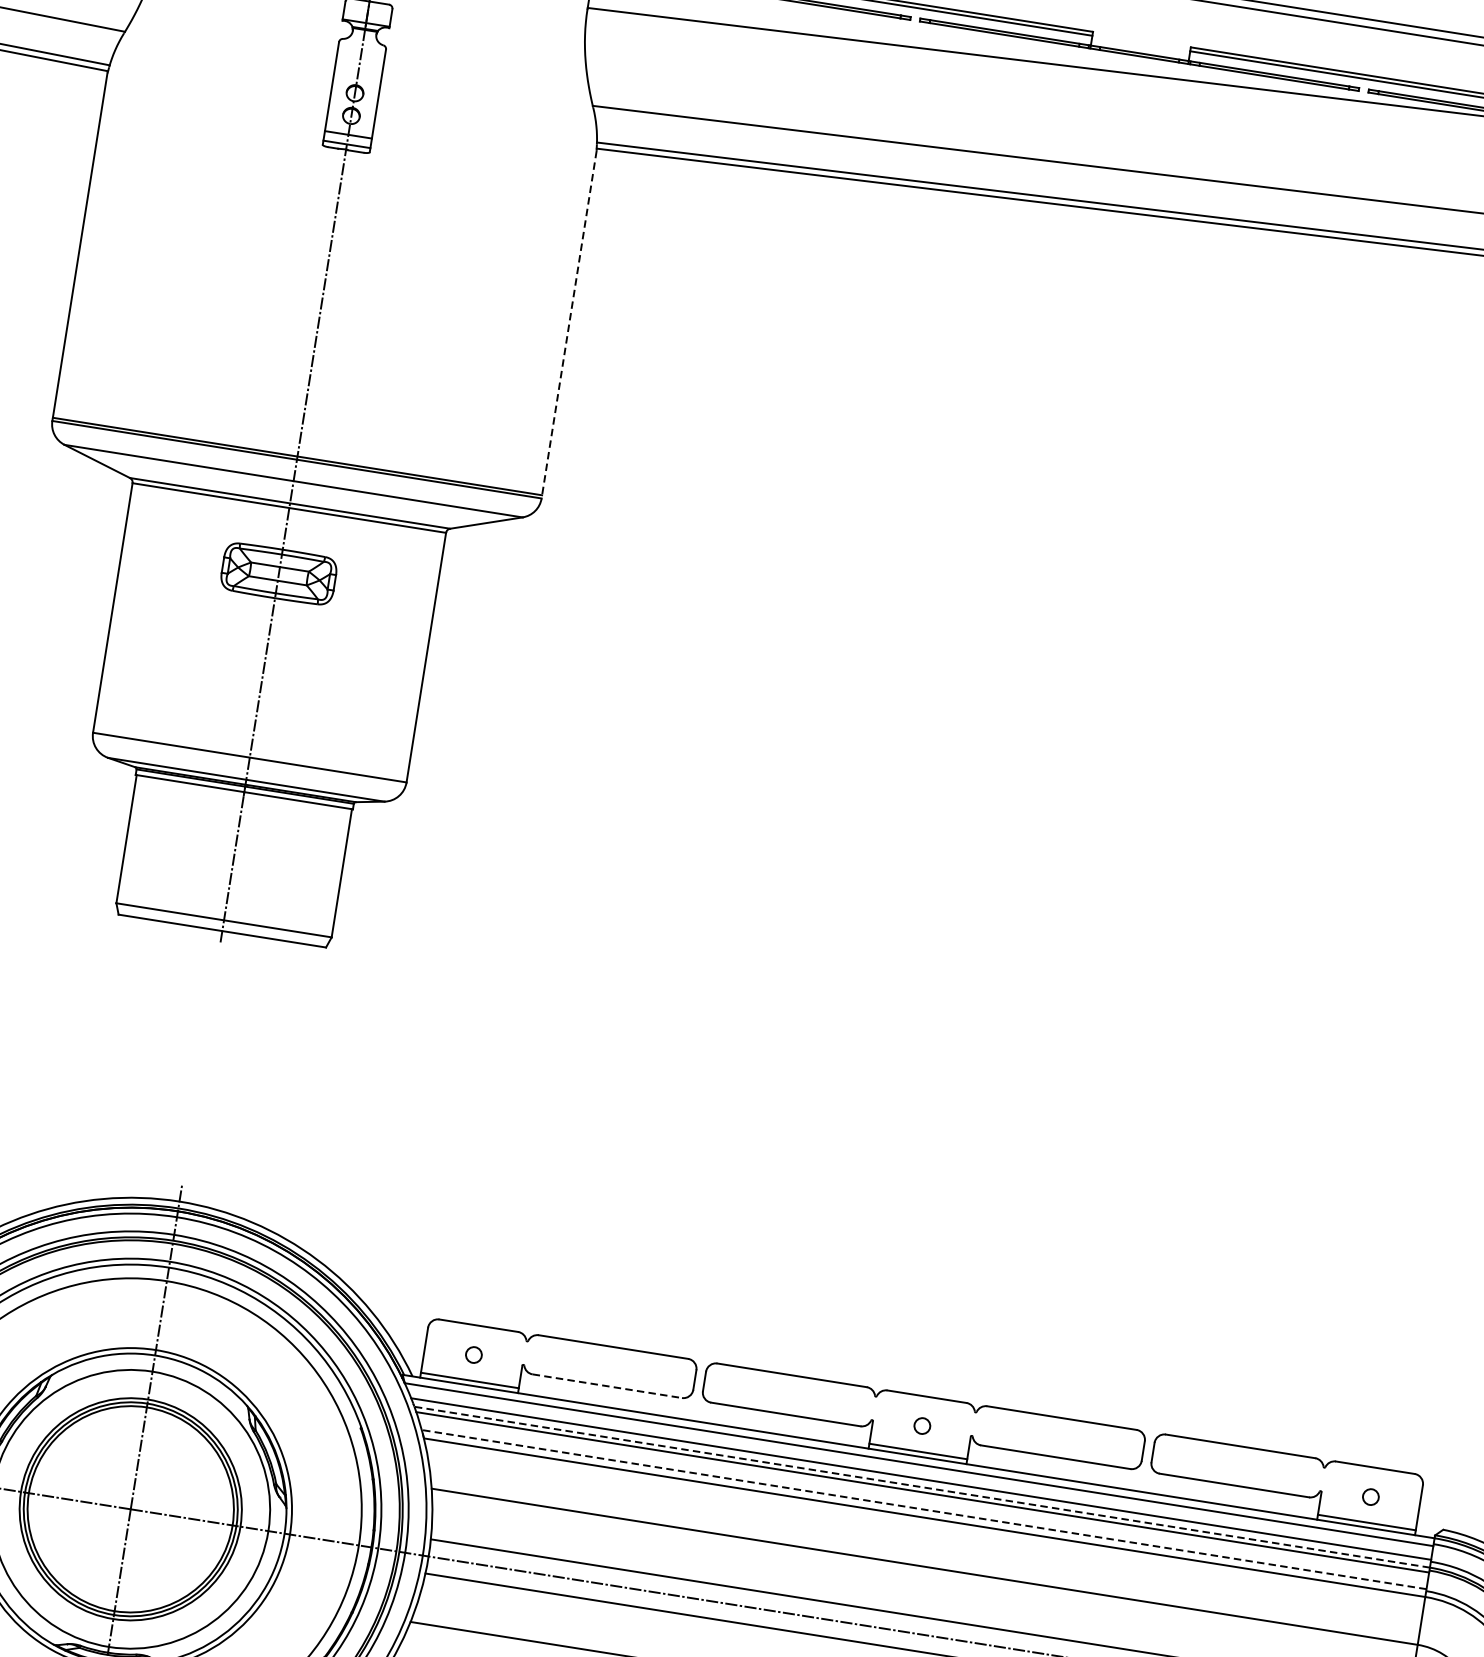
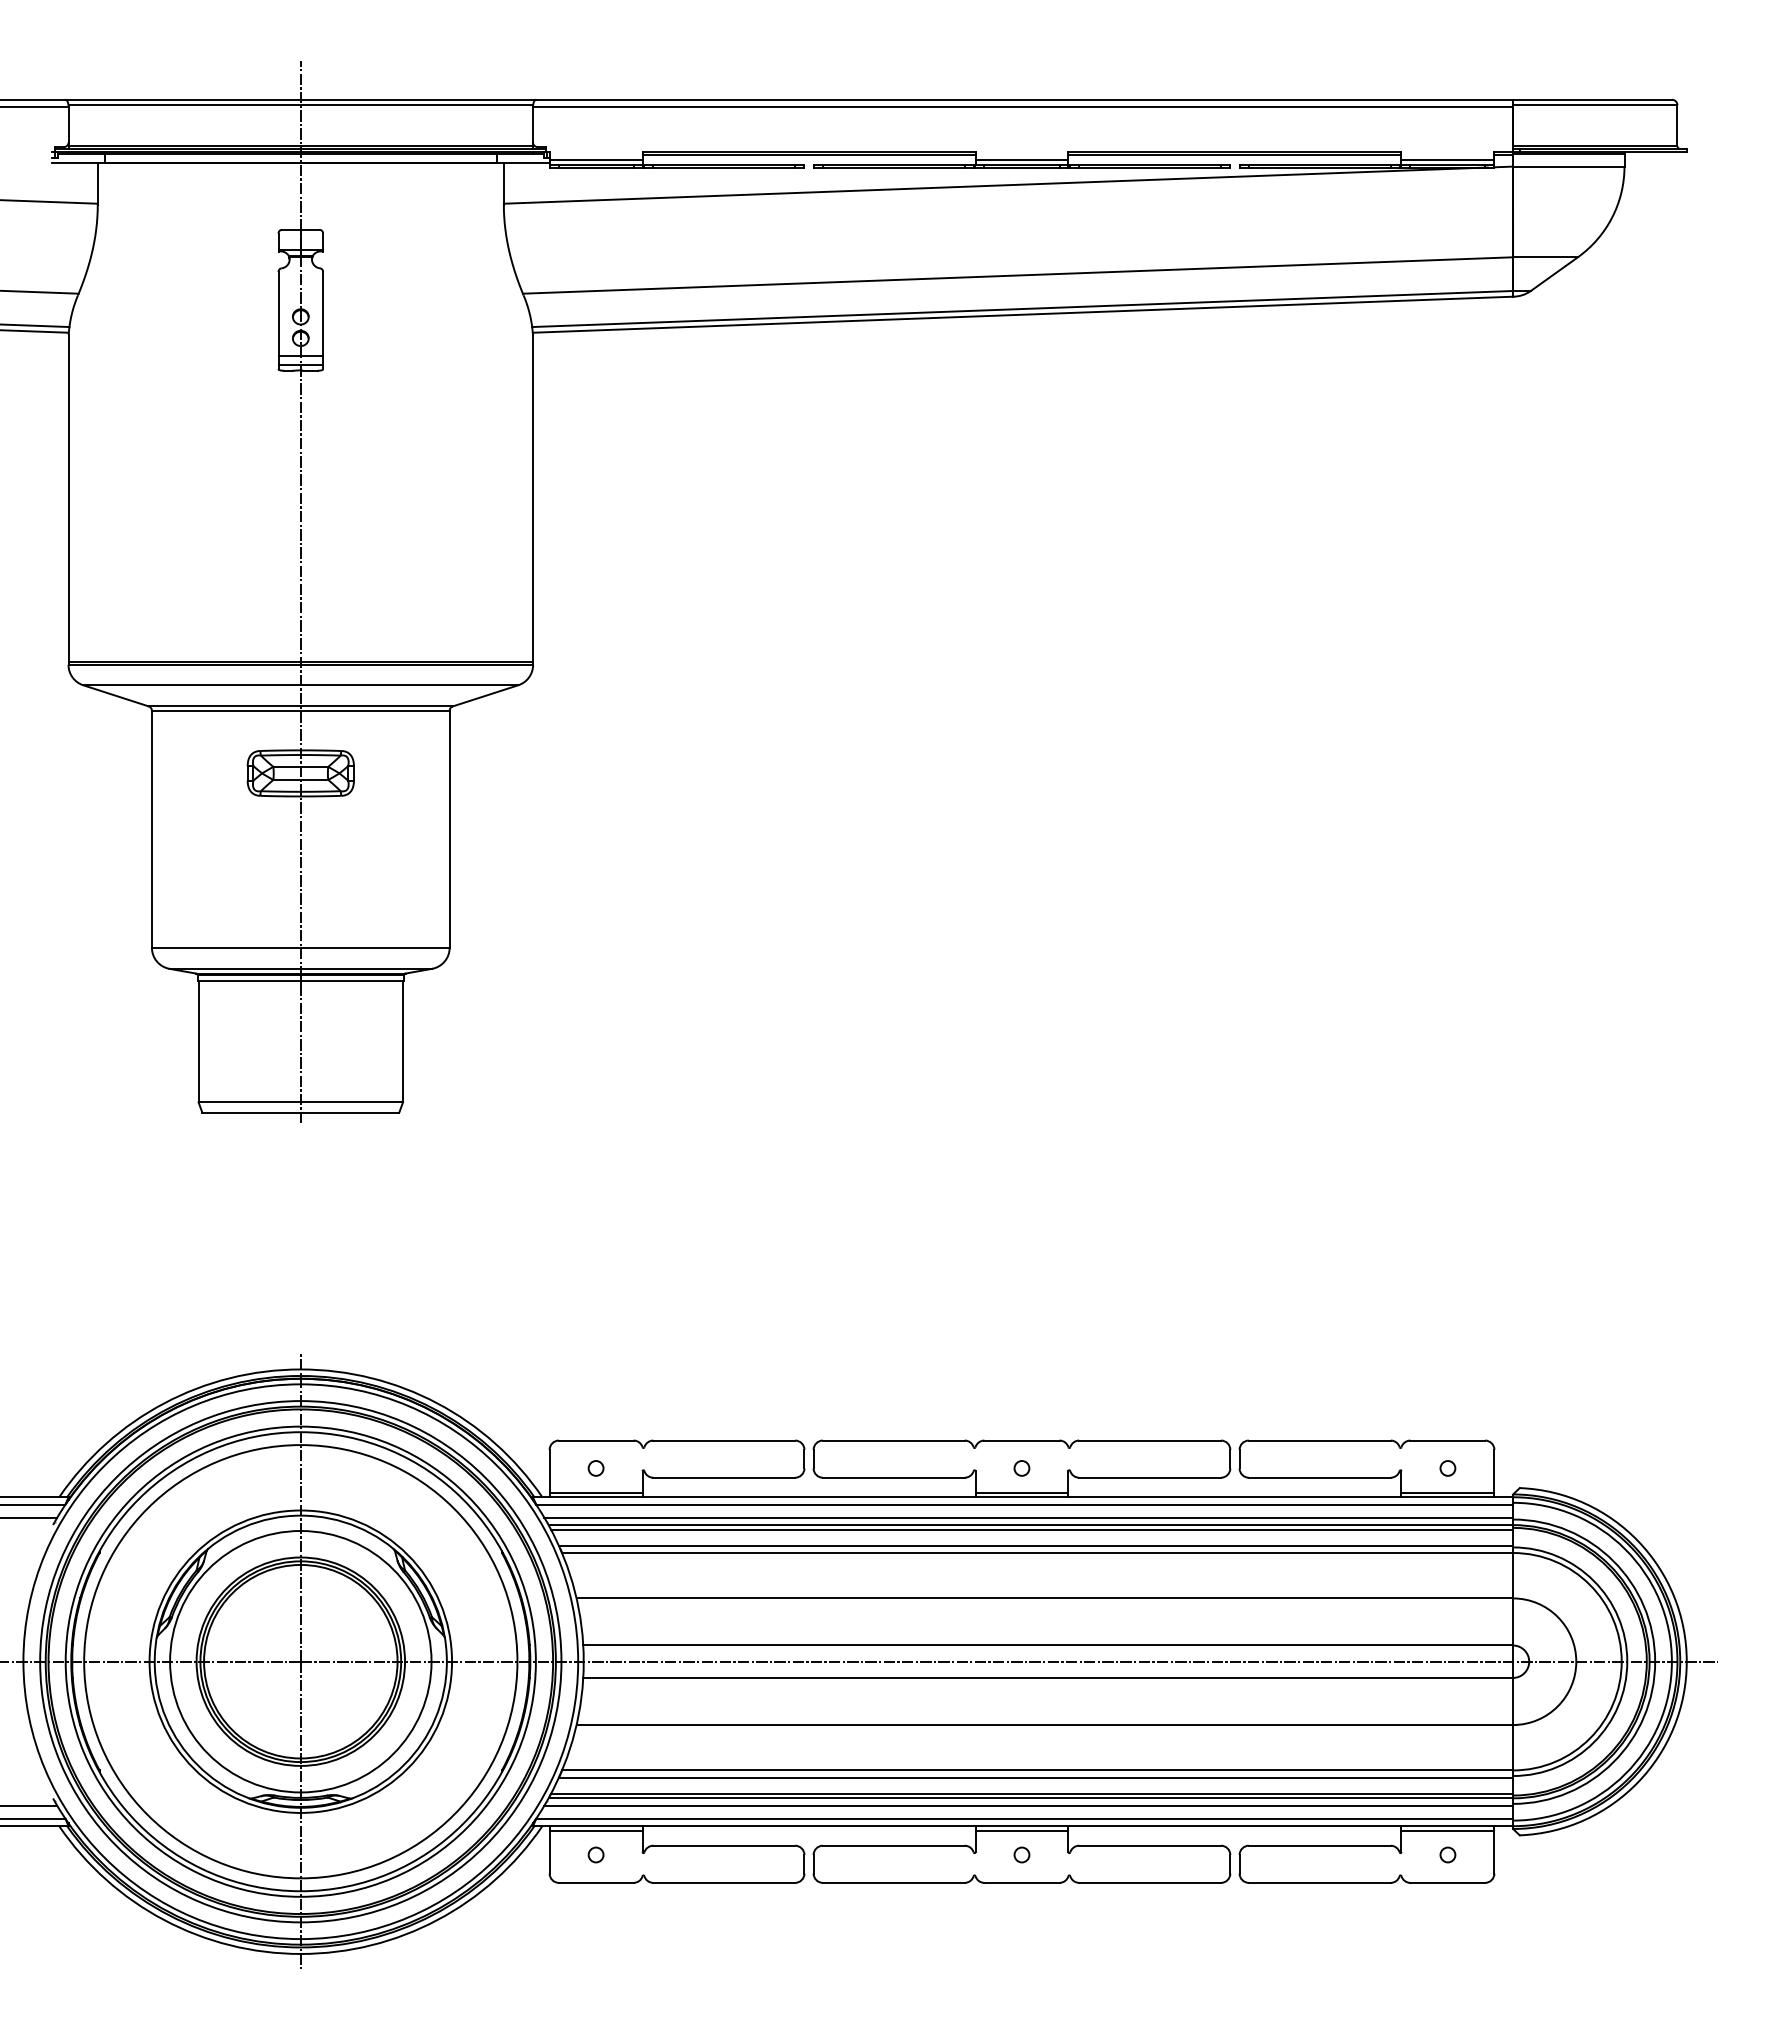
line: (1139, 48) -> (1021, 160), added
line: (569, 325) -> (533, 500), dashed -> solid
line: (607, 1385) -> (724, 1477), dashed -> solid
line: (921, 1487) -> (1030, 1525), dashed -> solid
line: (923, 1509) -> (1035, 1545), dashed -> solid

